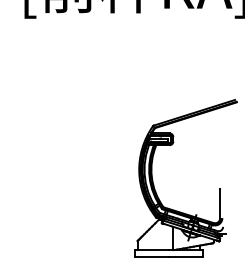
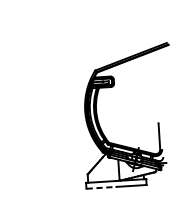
line: (152, 256) -> (101, 187), solid -> dashed

